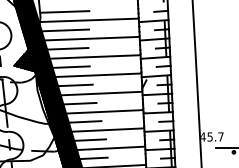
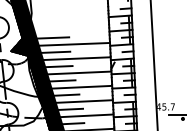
line: (64, 11) -> (50, 8), removed
line: (89, 20) -> (70, 15), removed
line: (64, 30) -> (50, 23), removed
line: (88, 38) -> (69, 29), removed

